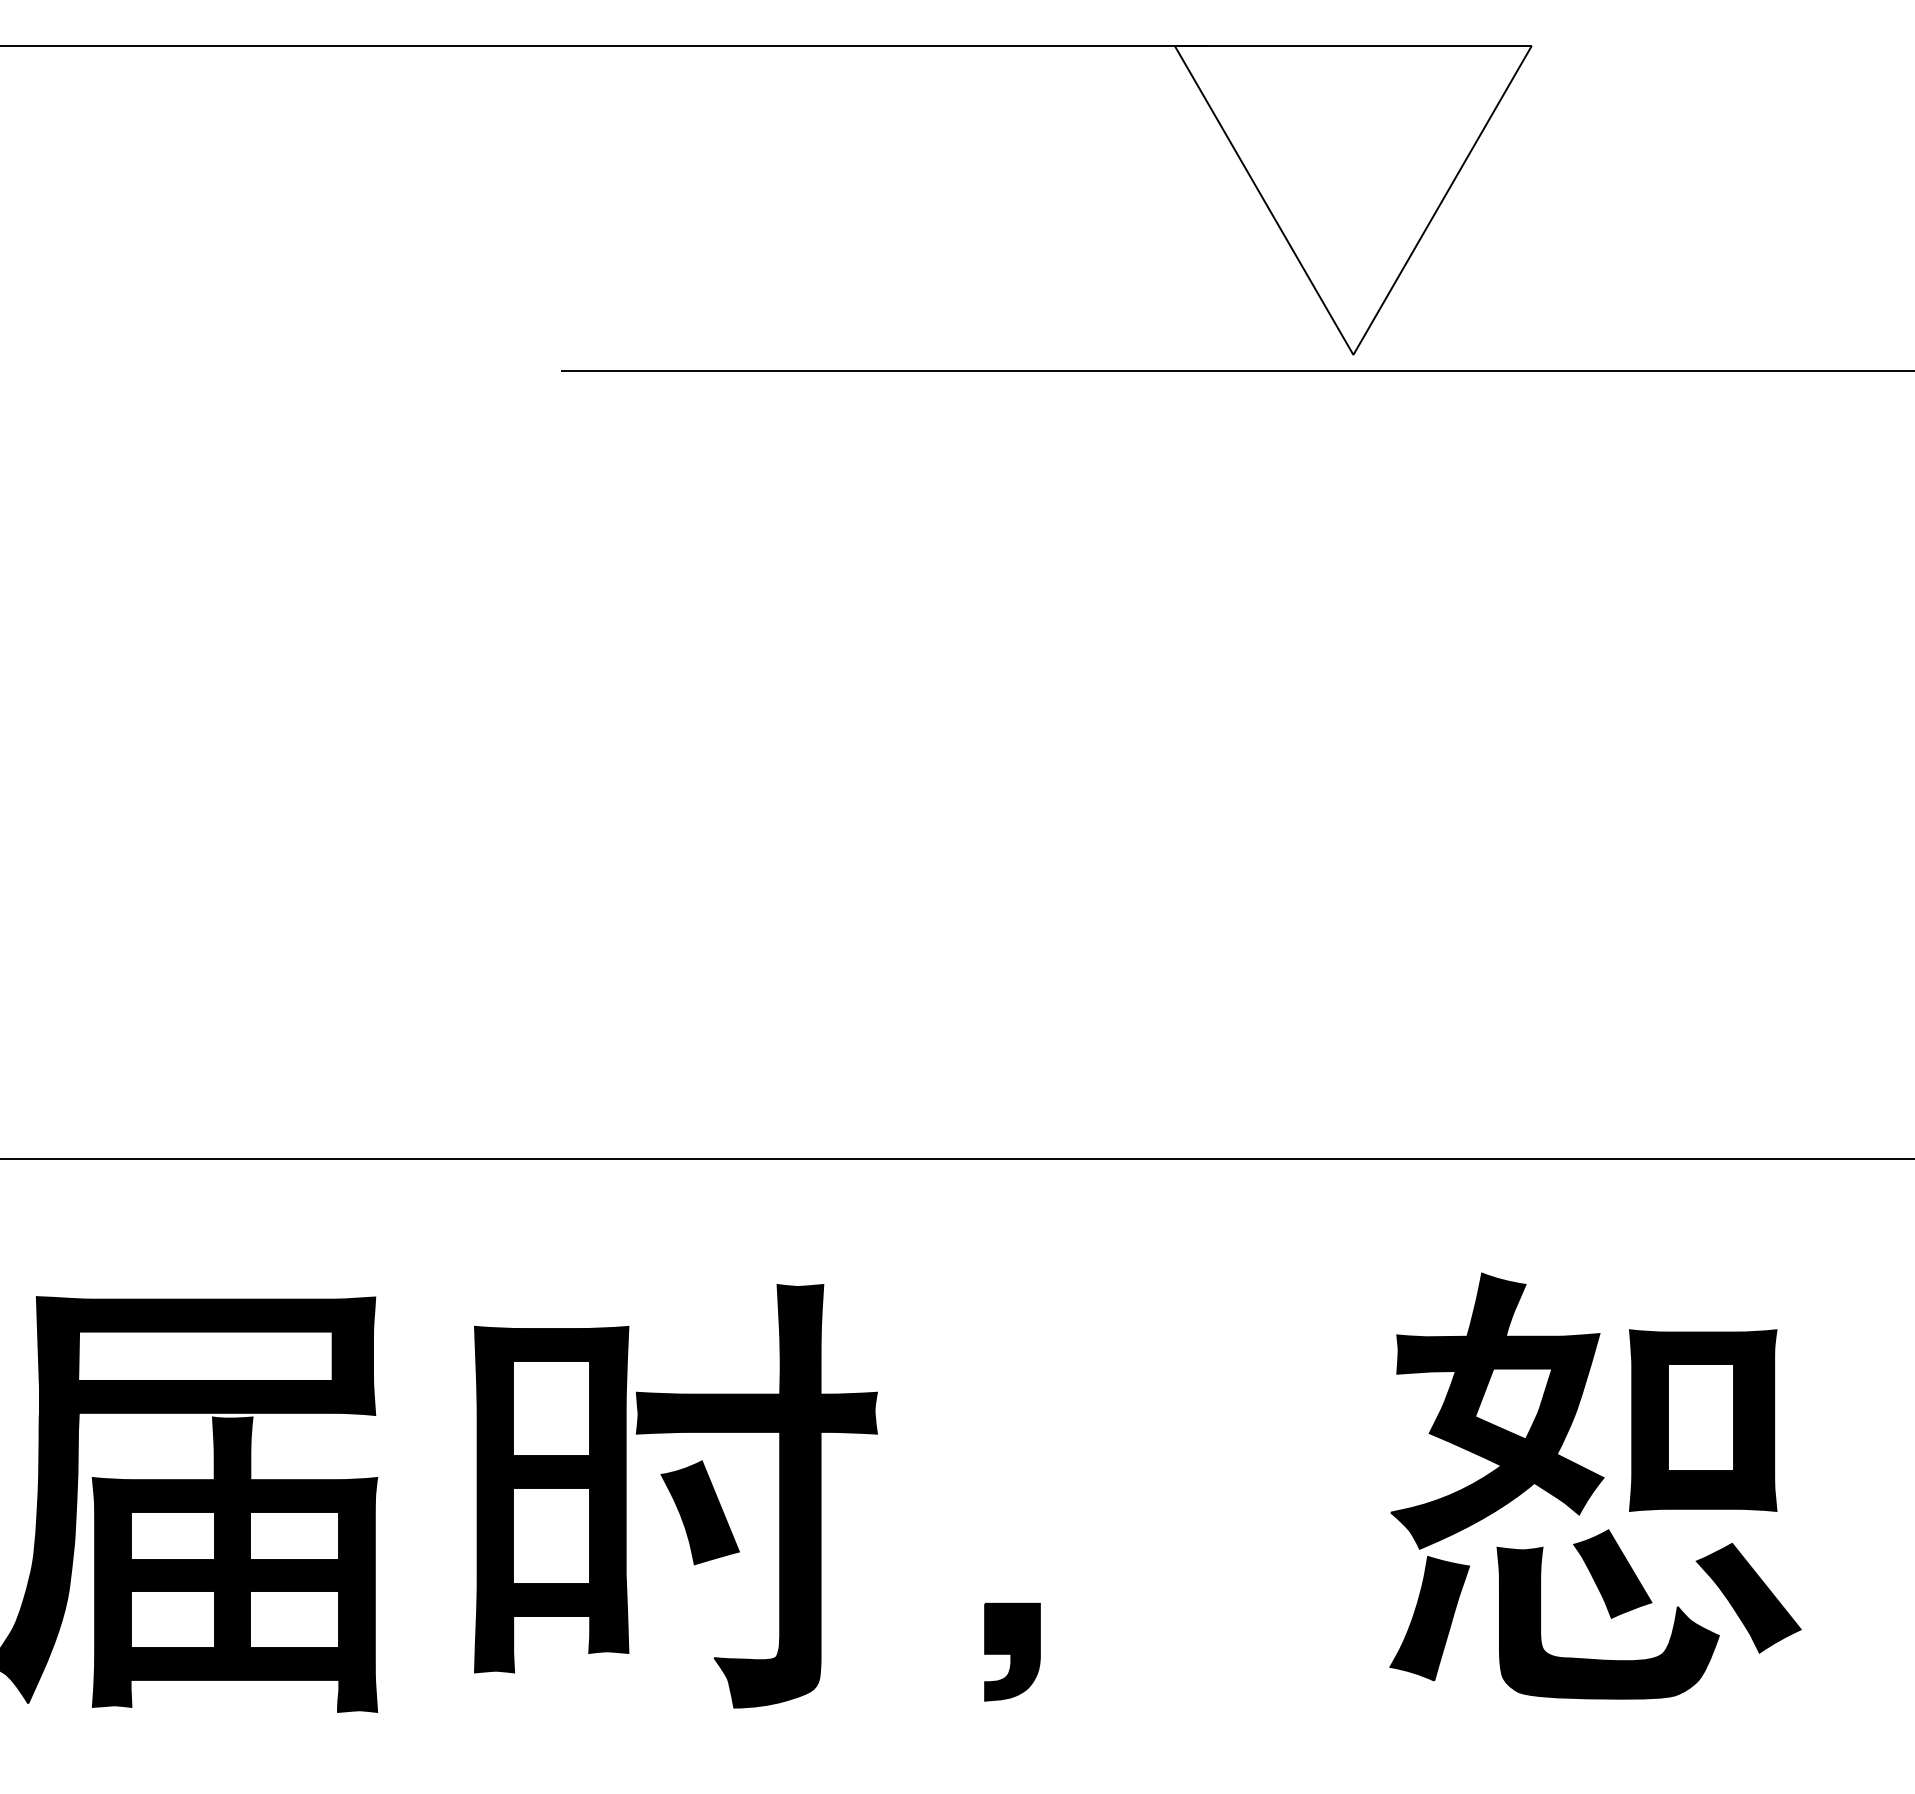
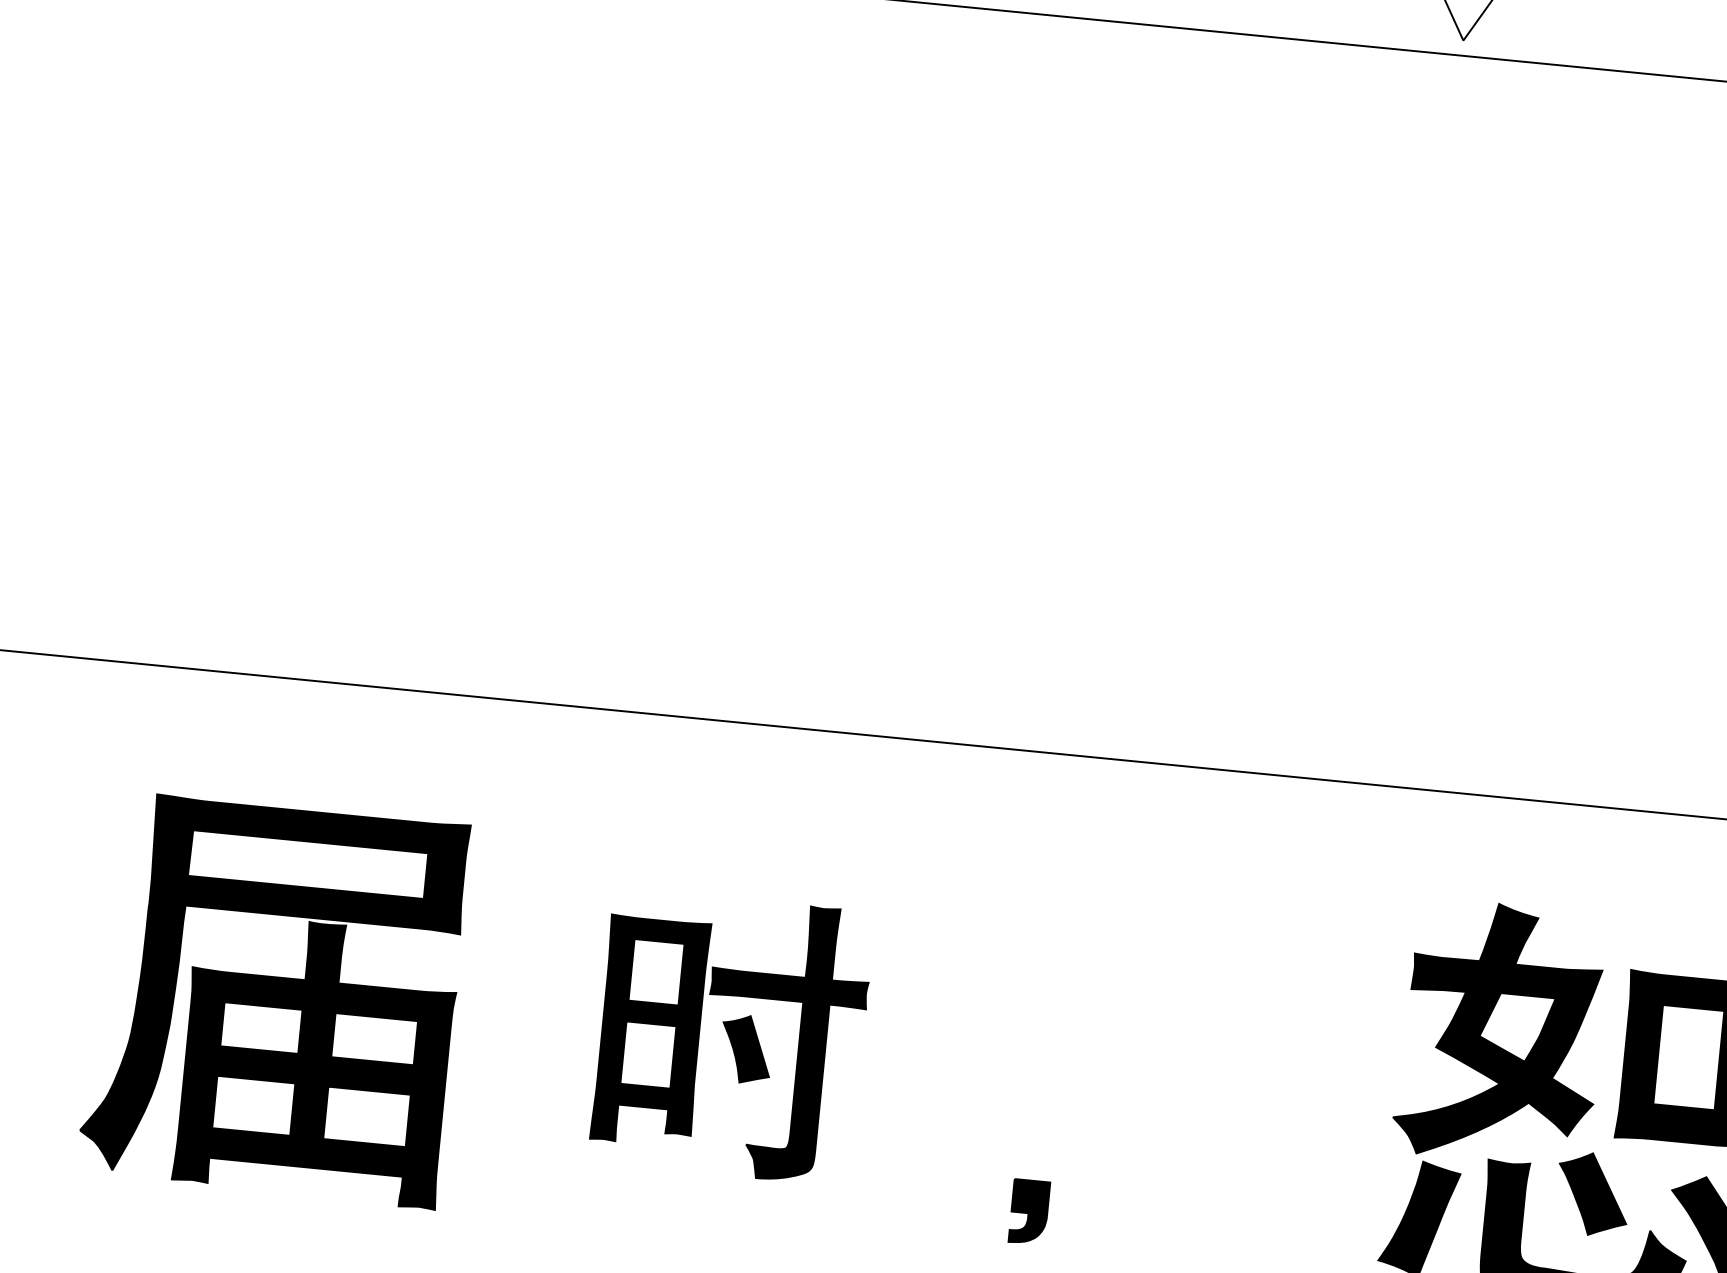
part: (675, 1496) -> (731, 1037), size x0.7
part: (1012, 1651) -> (1029, 1211), size x0.7

